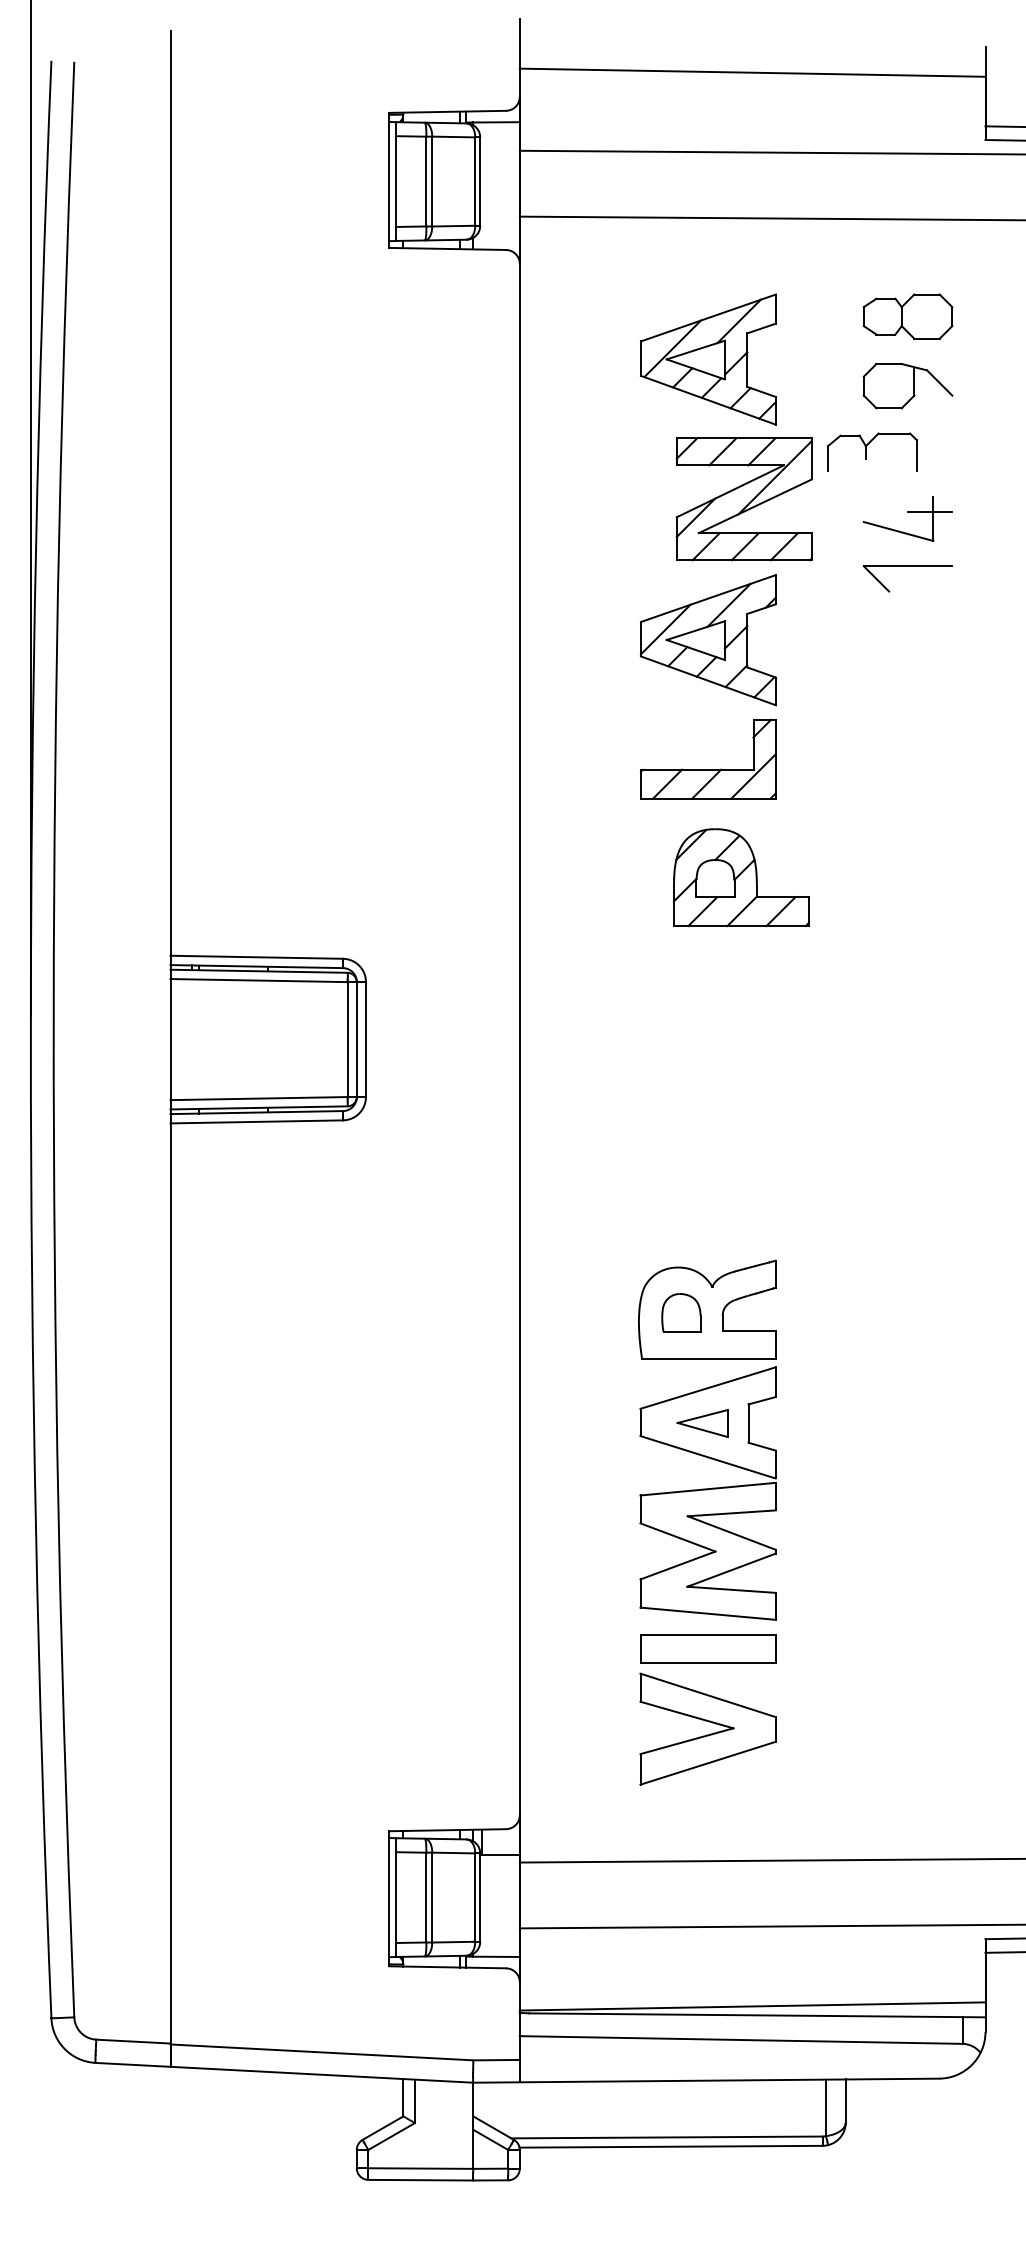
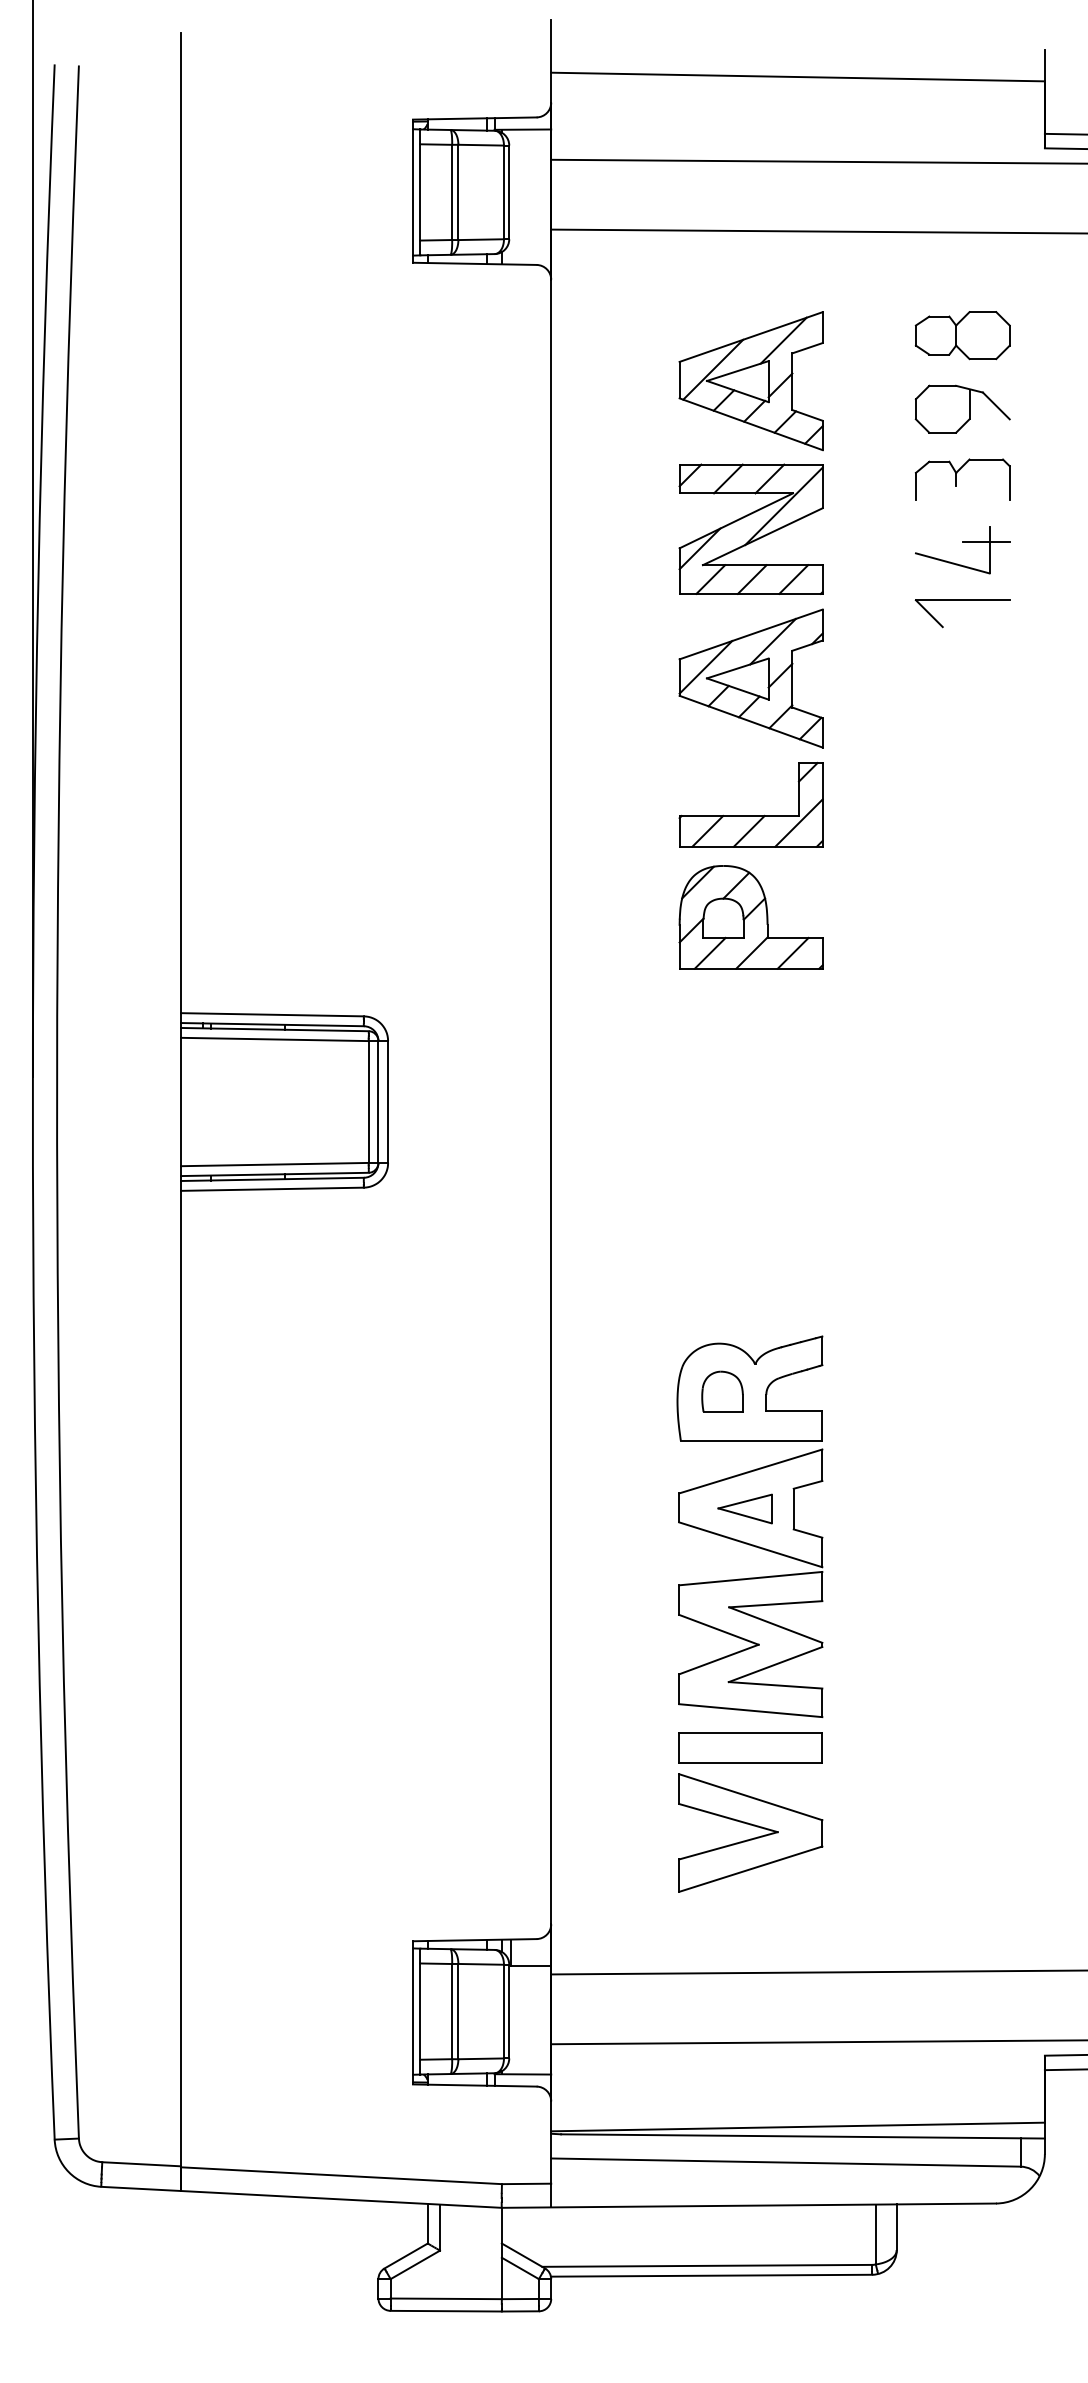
part: (871, 452) -> (962, 479), moved
part: (743, 498) -> (750, 528), moved
part: (740, 877) -> (750, 917), moved

